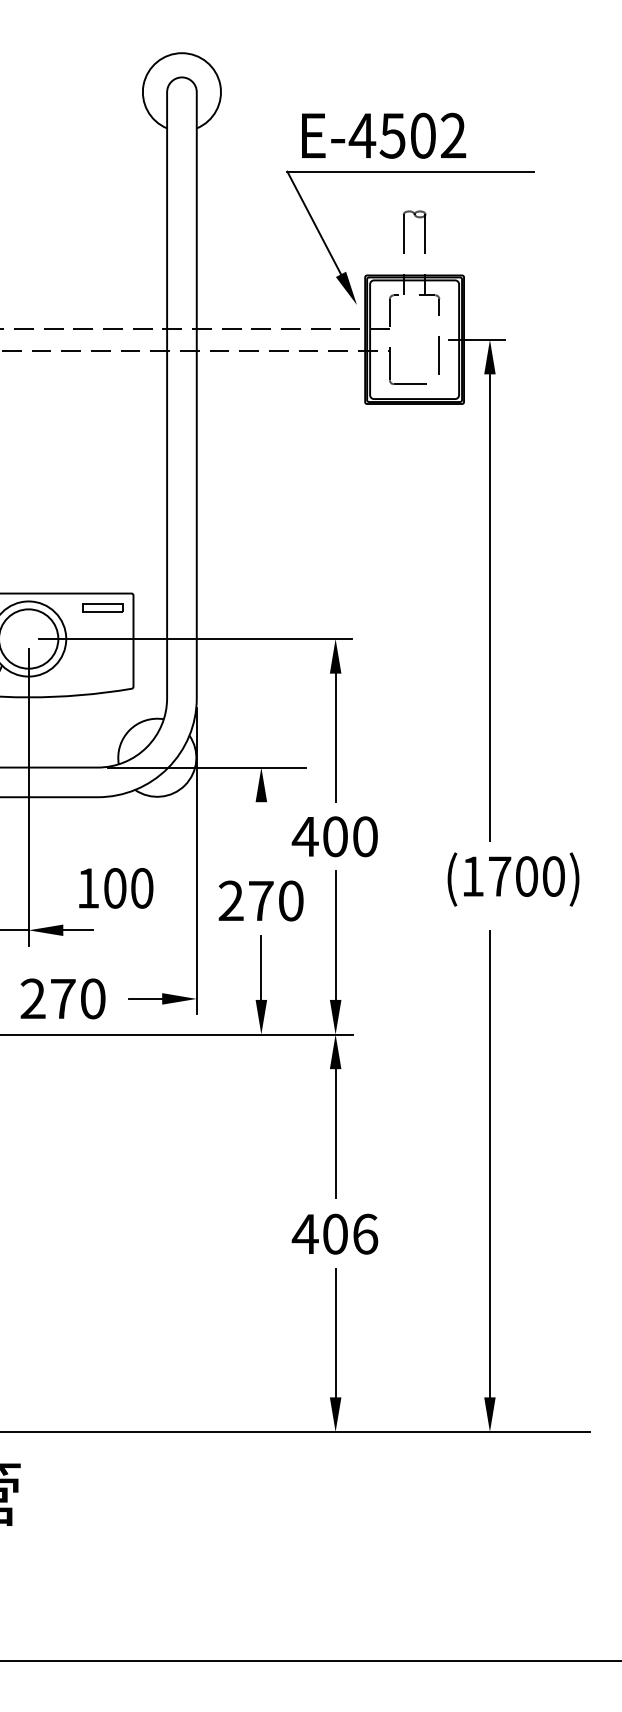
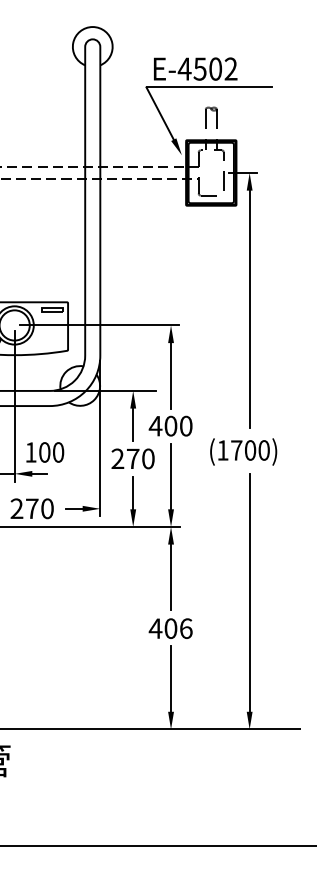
line: (261, 833) -> (133, 424), added
text: (513, 878) -> (243, 451), moved
text: (116, 888) -> (45, 452), moved

